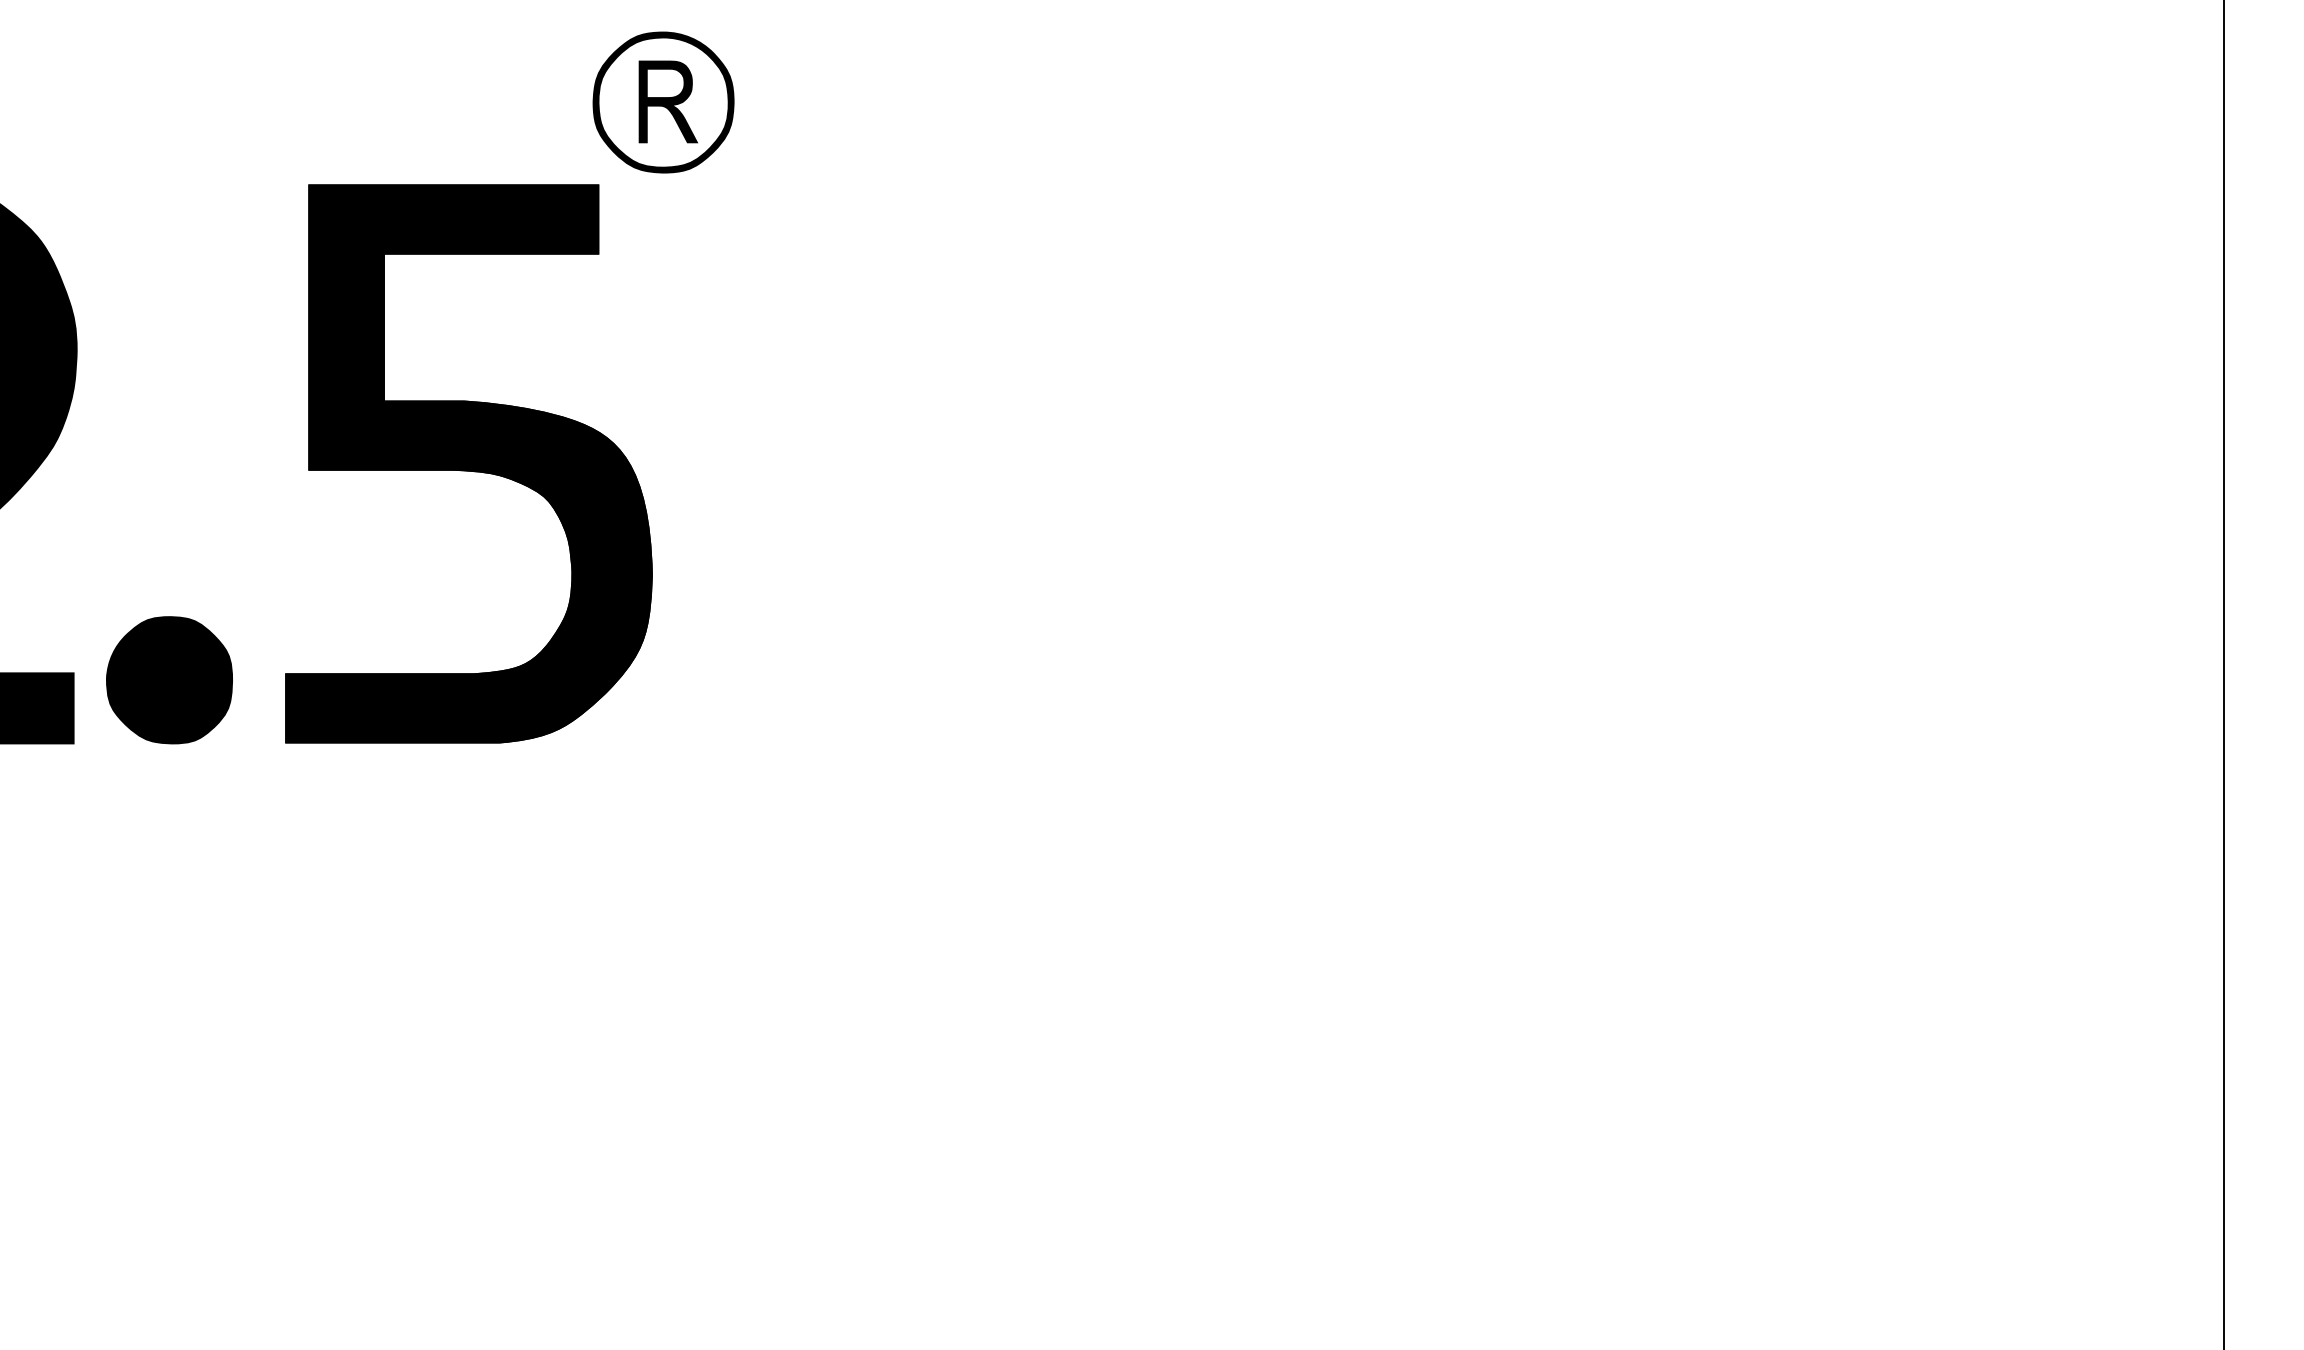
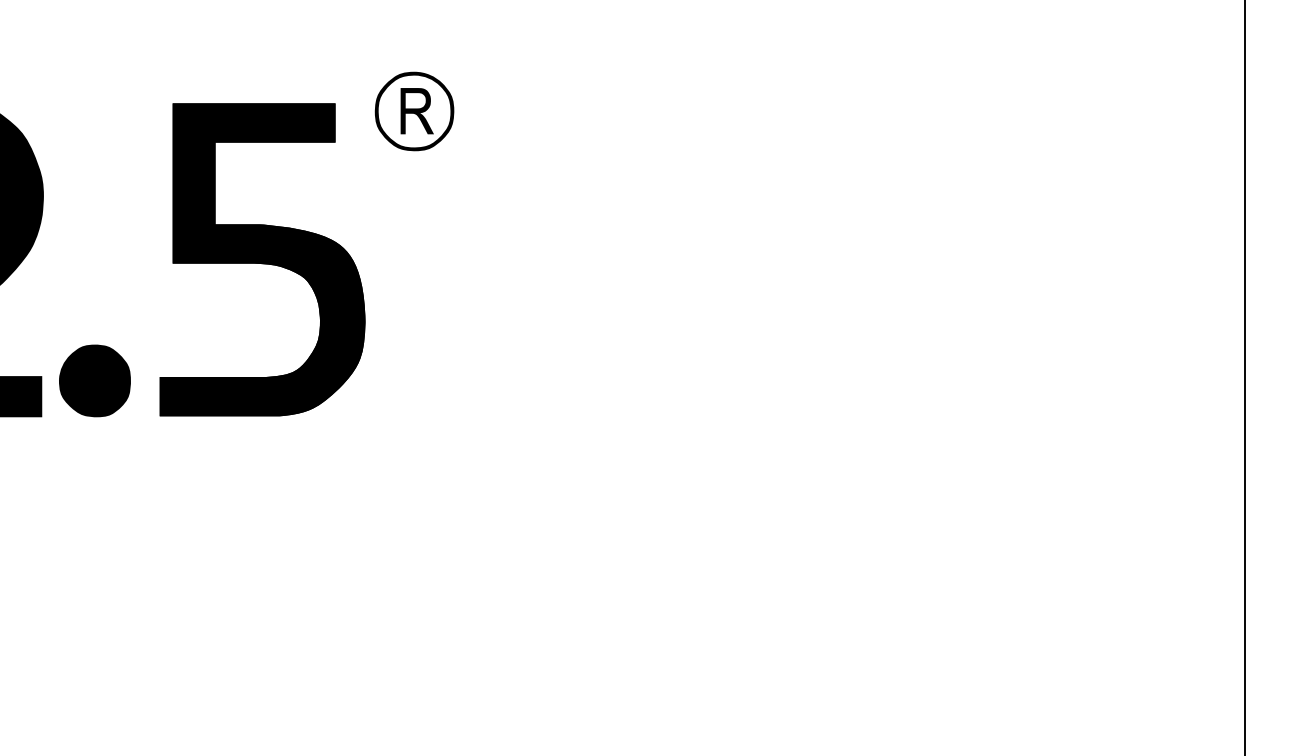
part: (663, 102) -> (414, 111), moved

